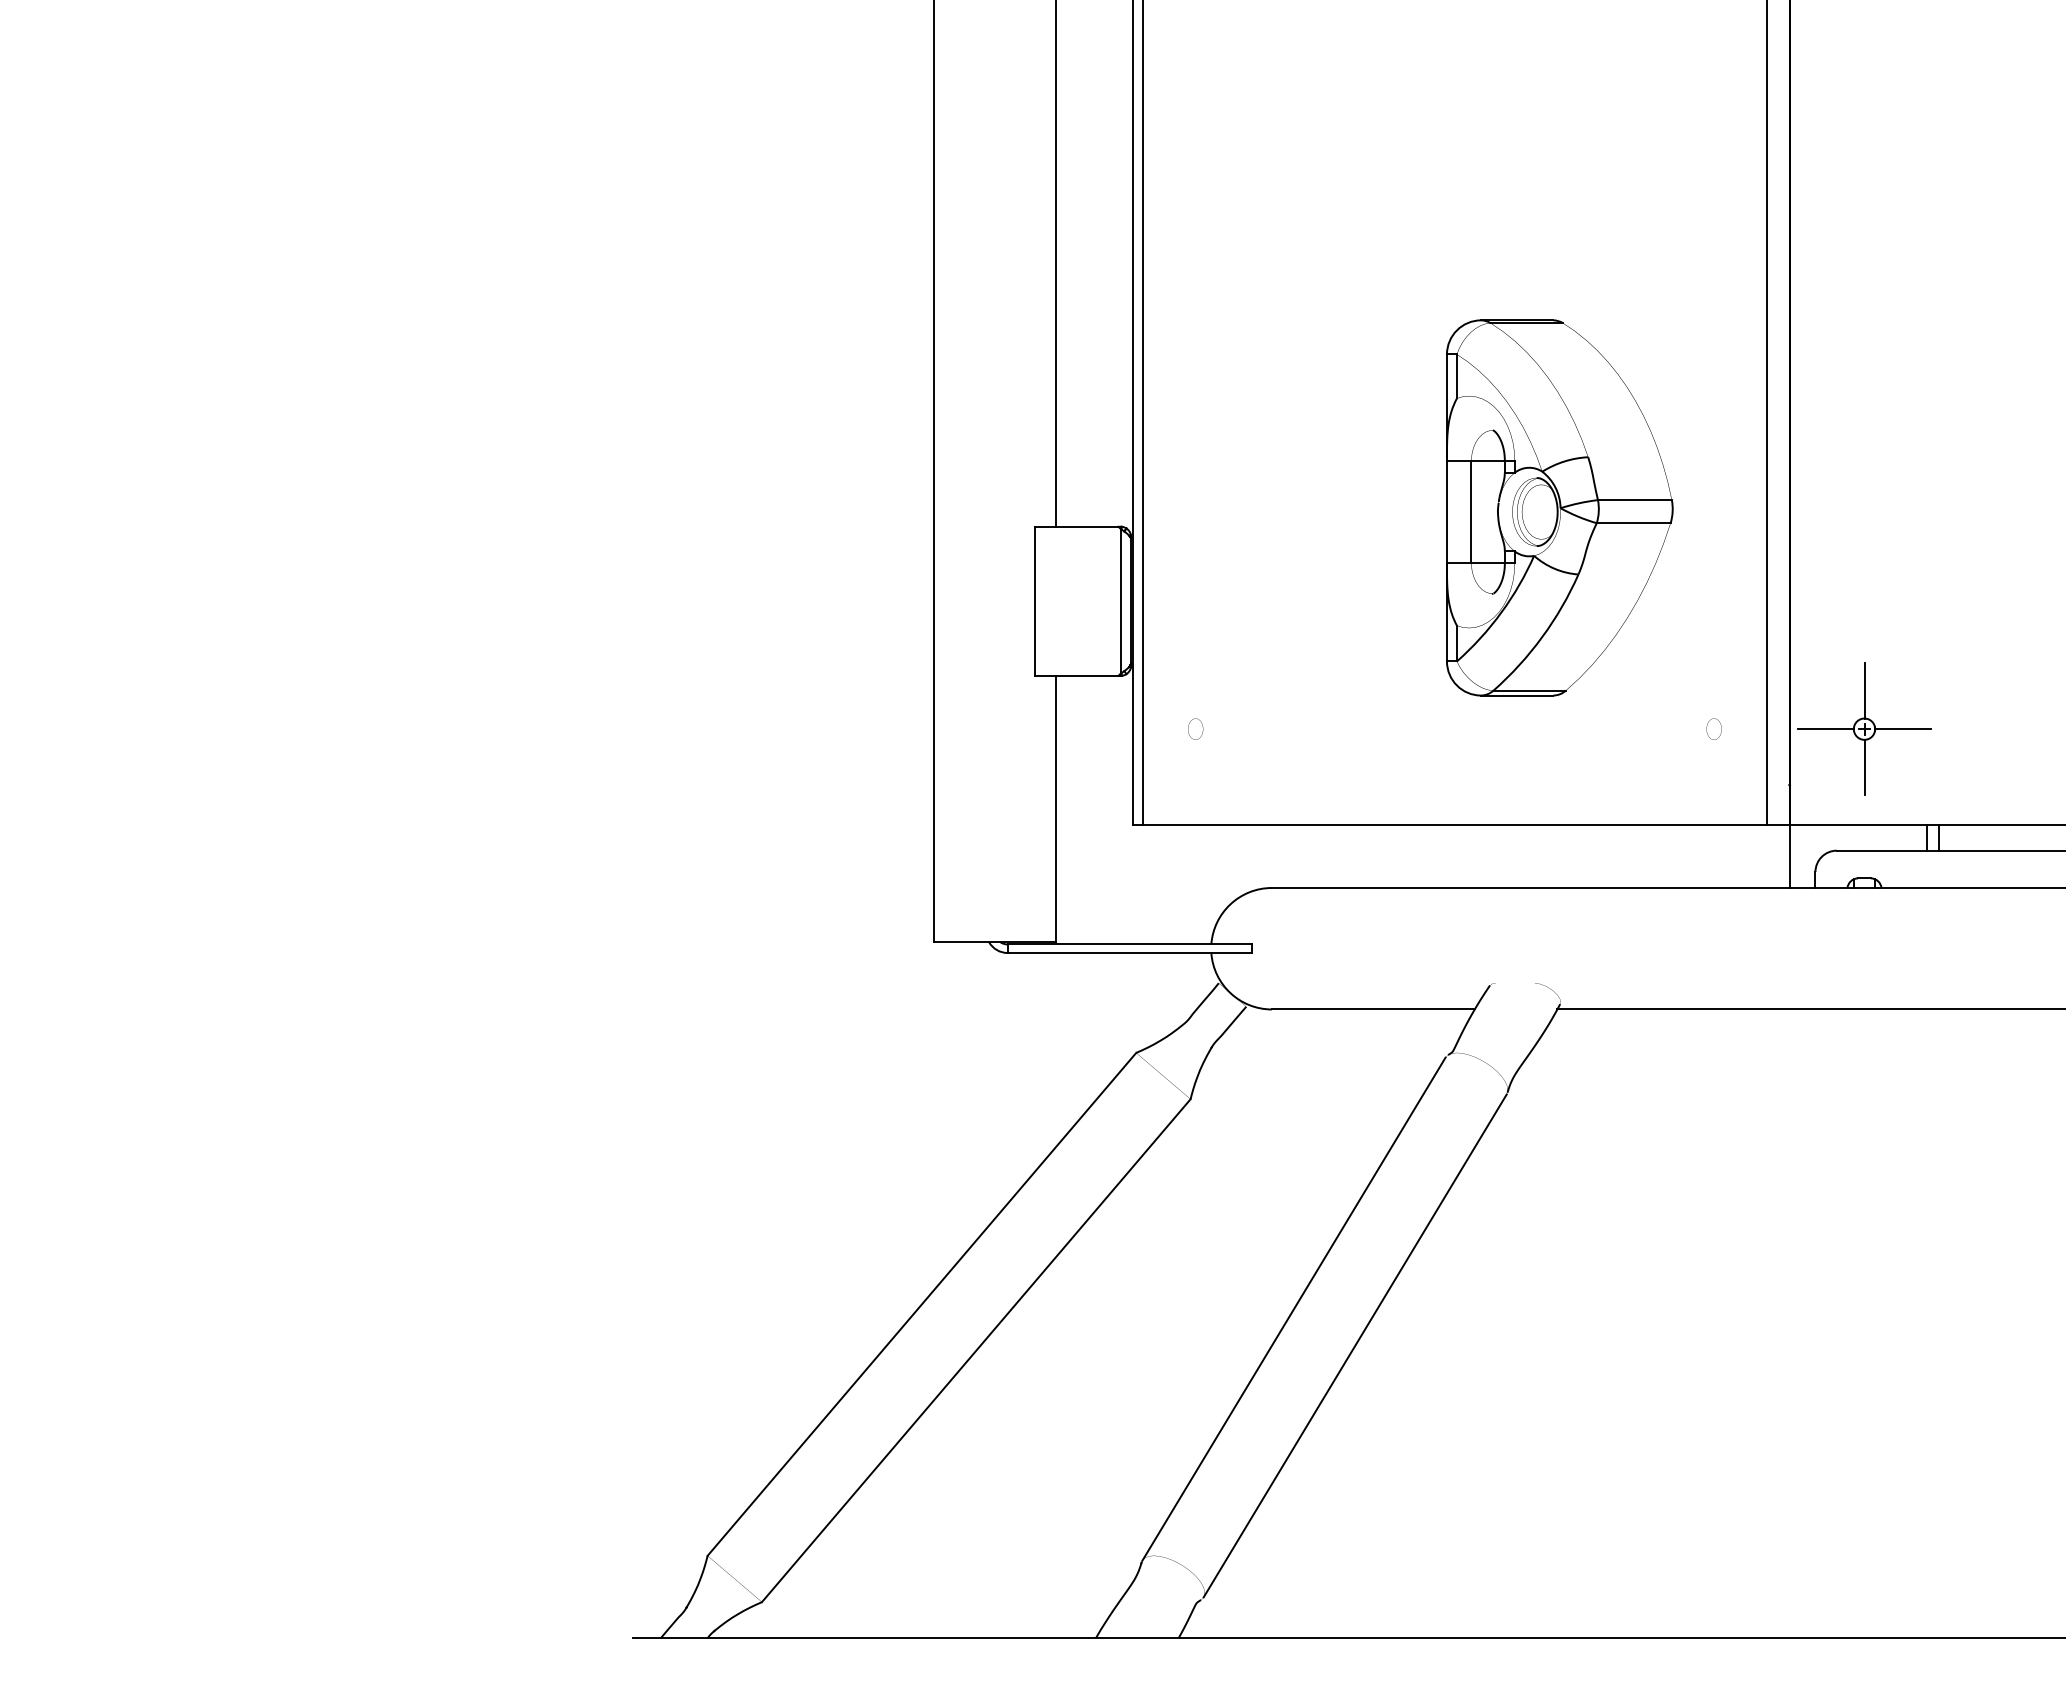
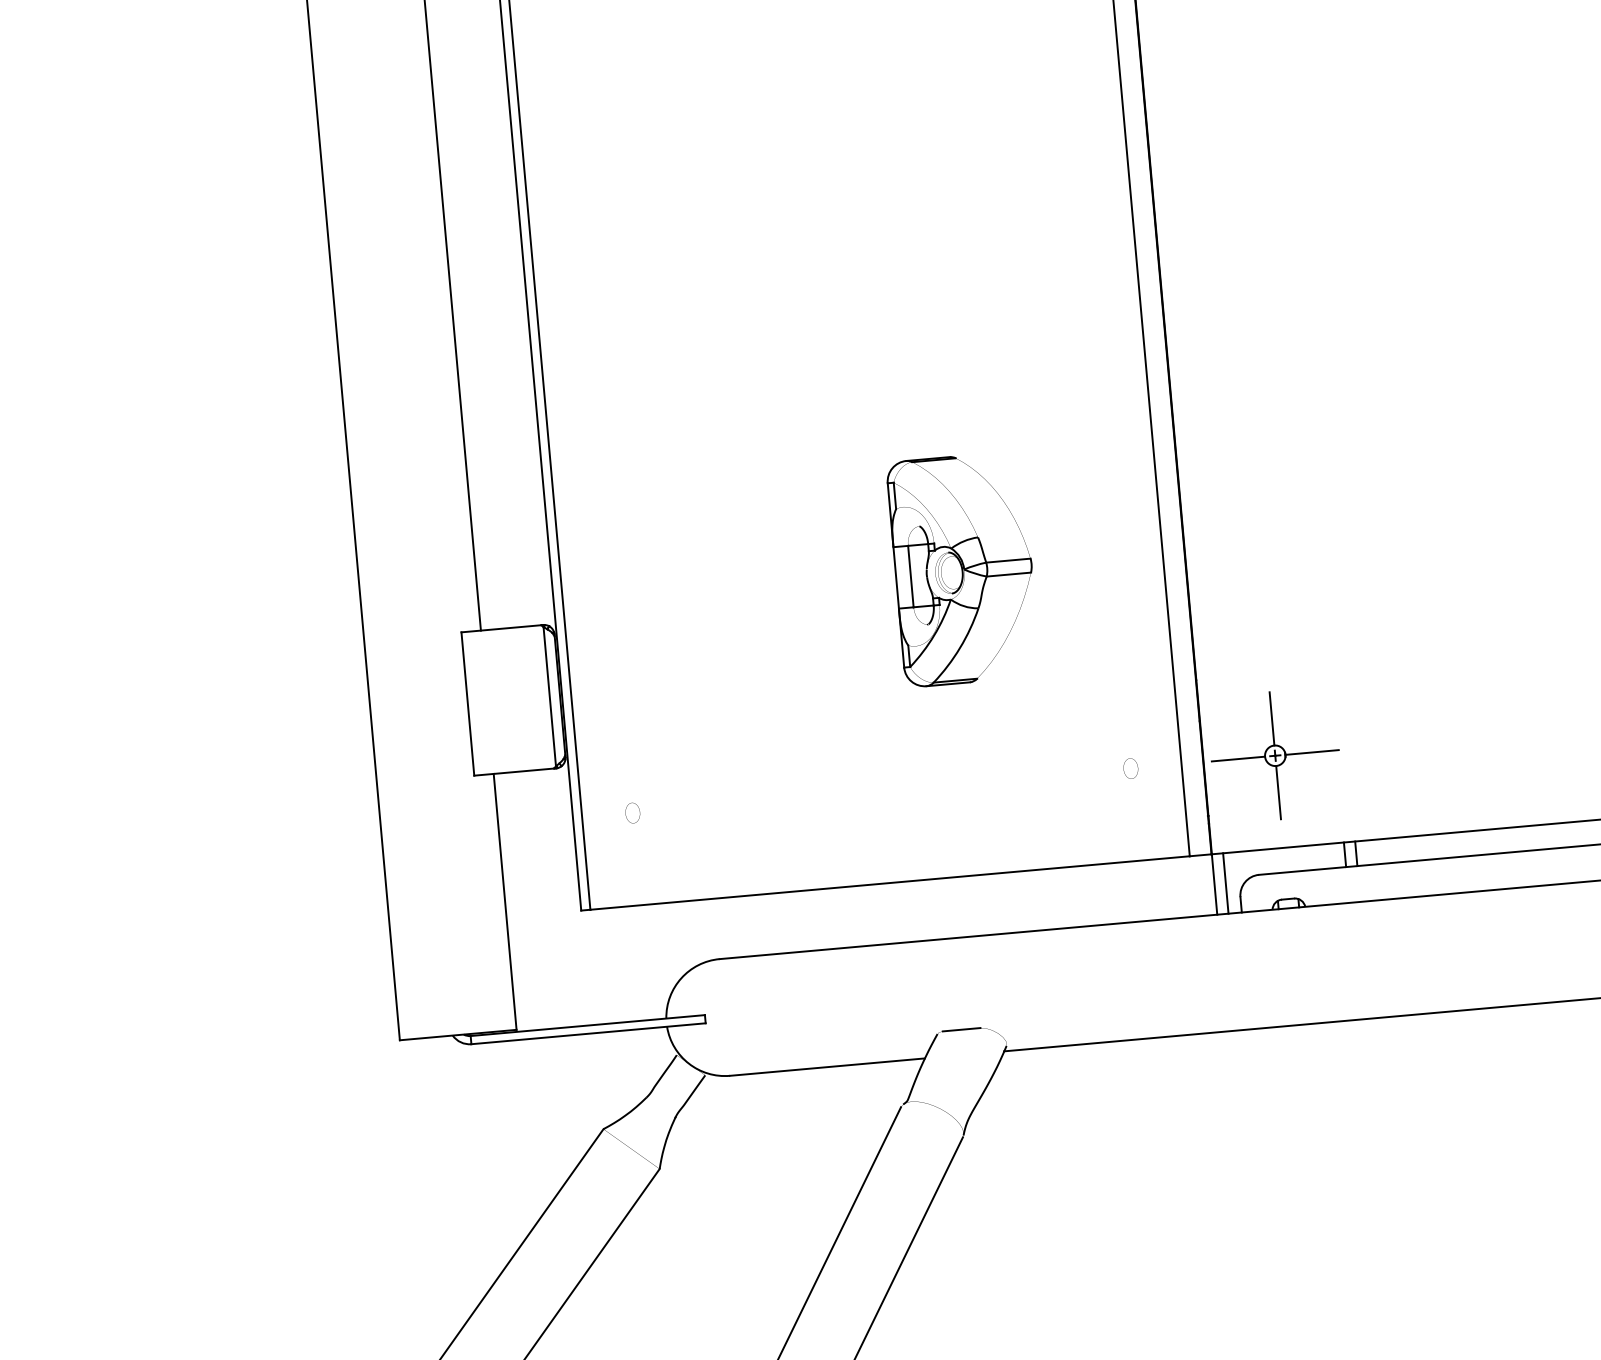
part: (1559, 507) -> (963, 568), size x0.62
line: (1801, 856) -> (1225, 883), added
line: (1514, 983) -> (960, 1030), added

